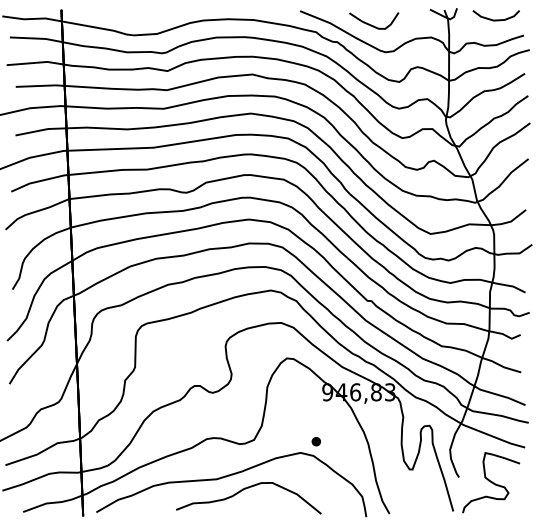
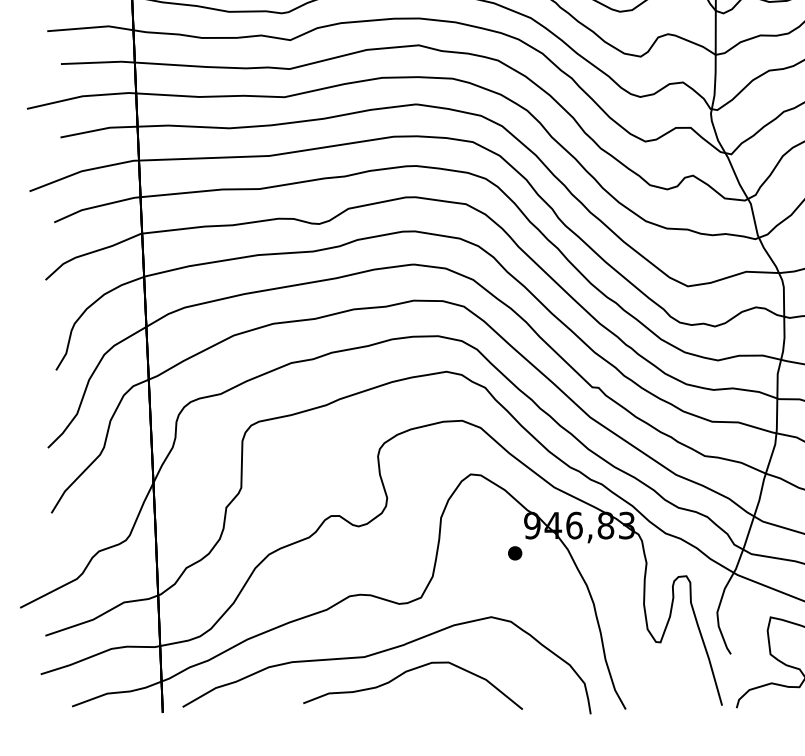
part: (315, 441) -> (513, 553), moved

